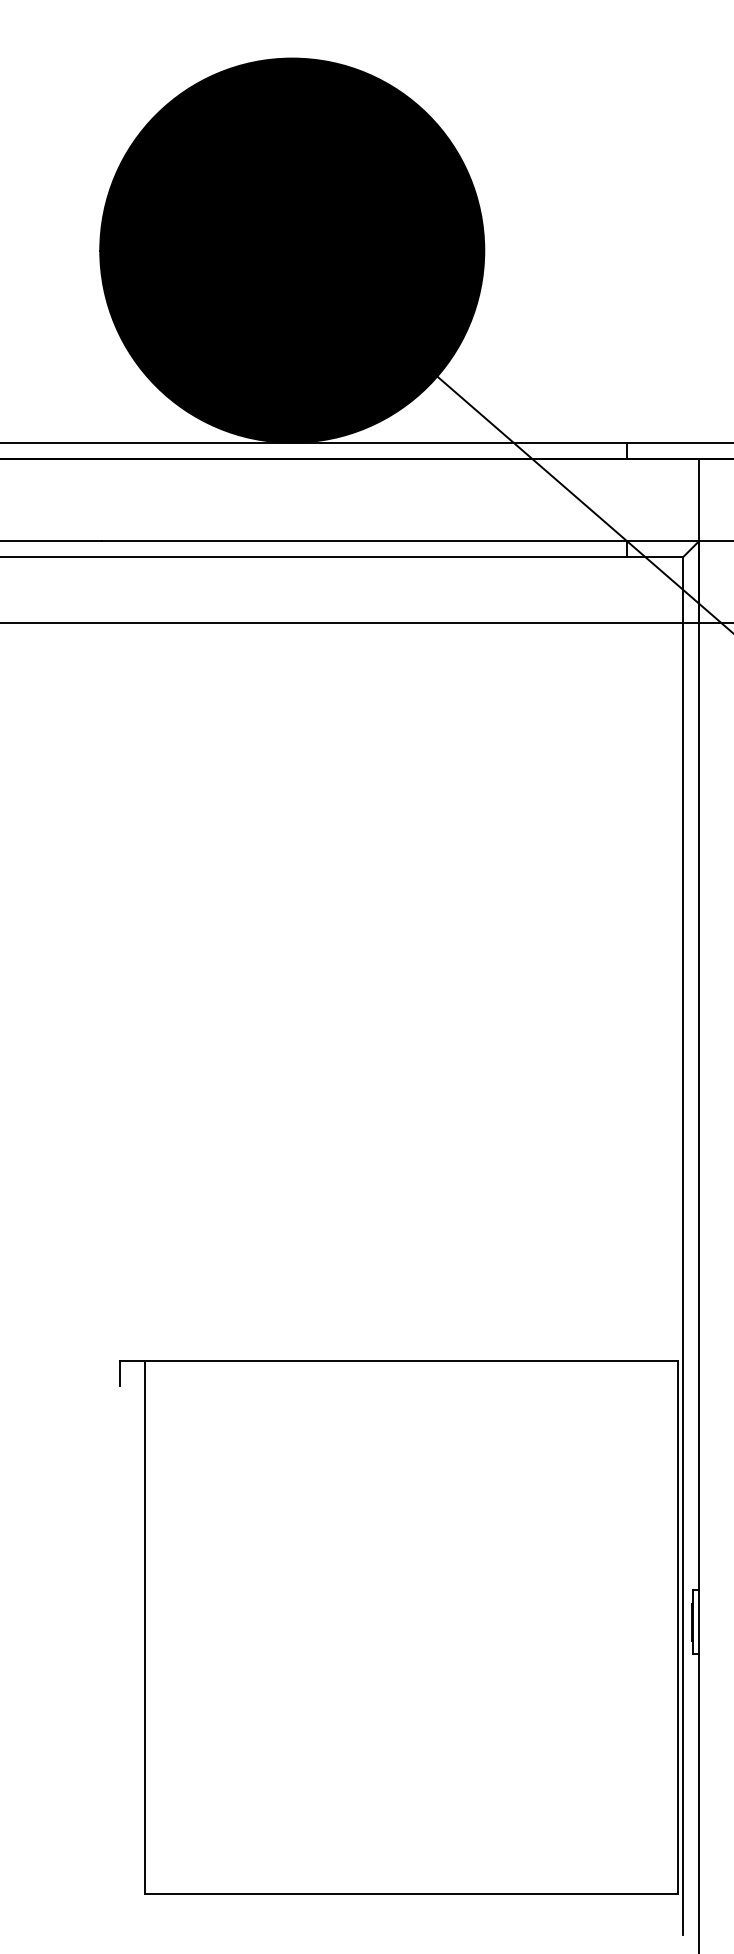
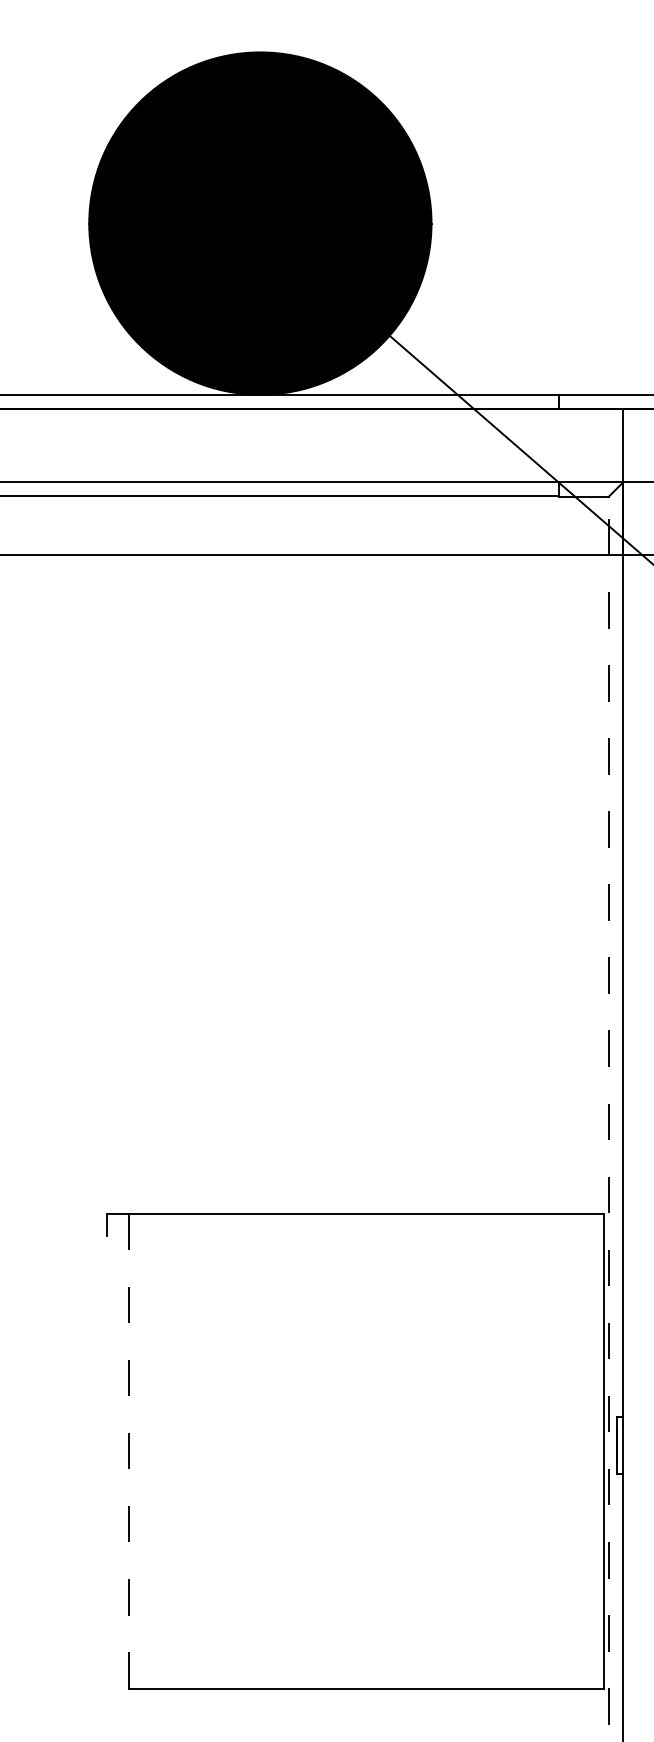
line: (682, 1246) -> (608, 1111), solid -> dashed
line: (144, 1627) -> (128, 1450), solid -> dashed

